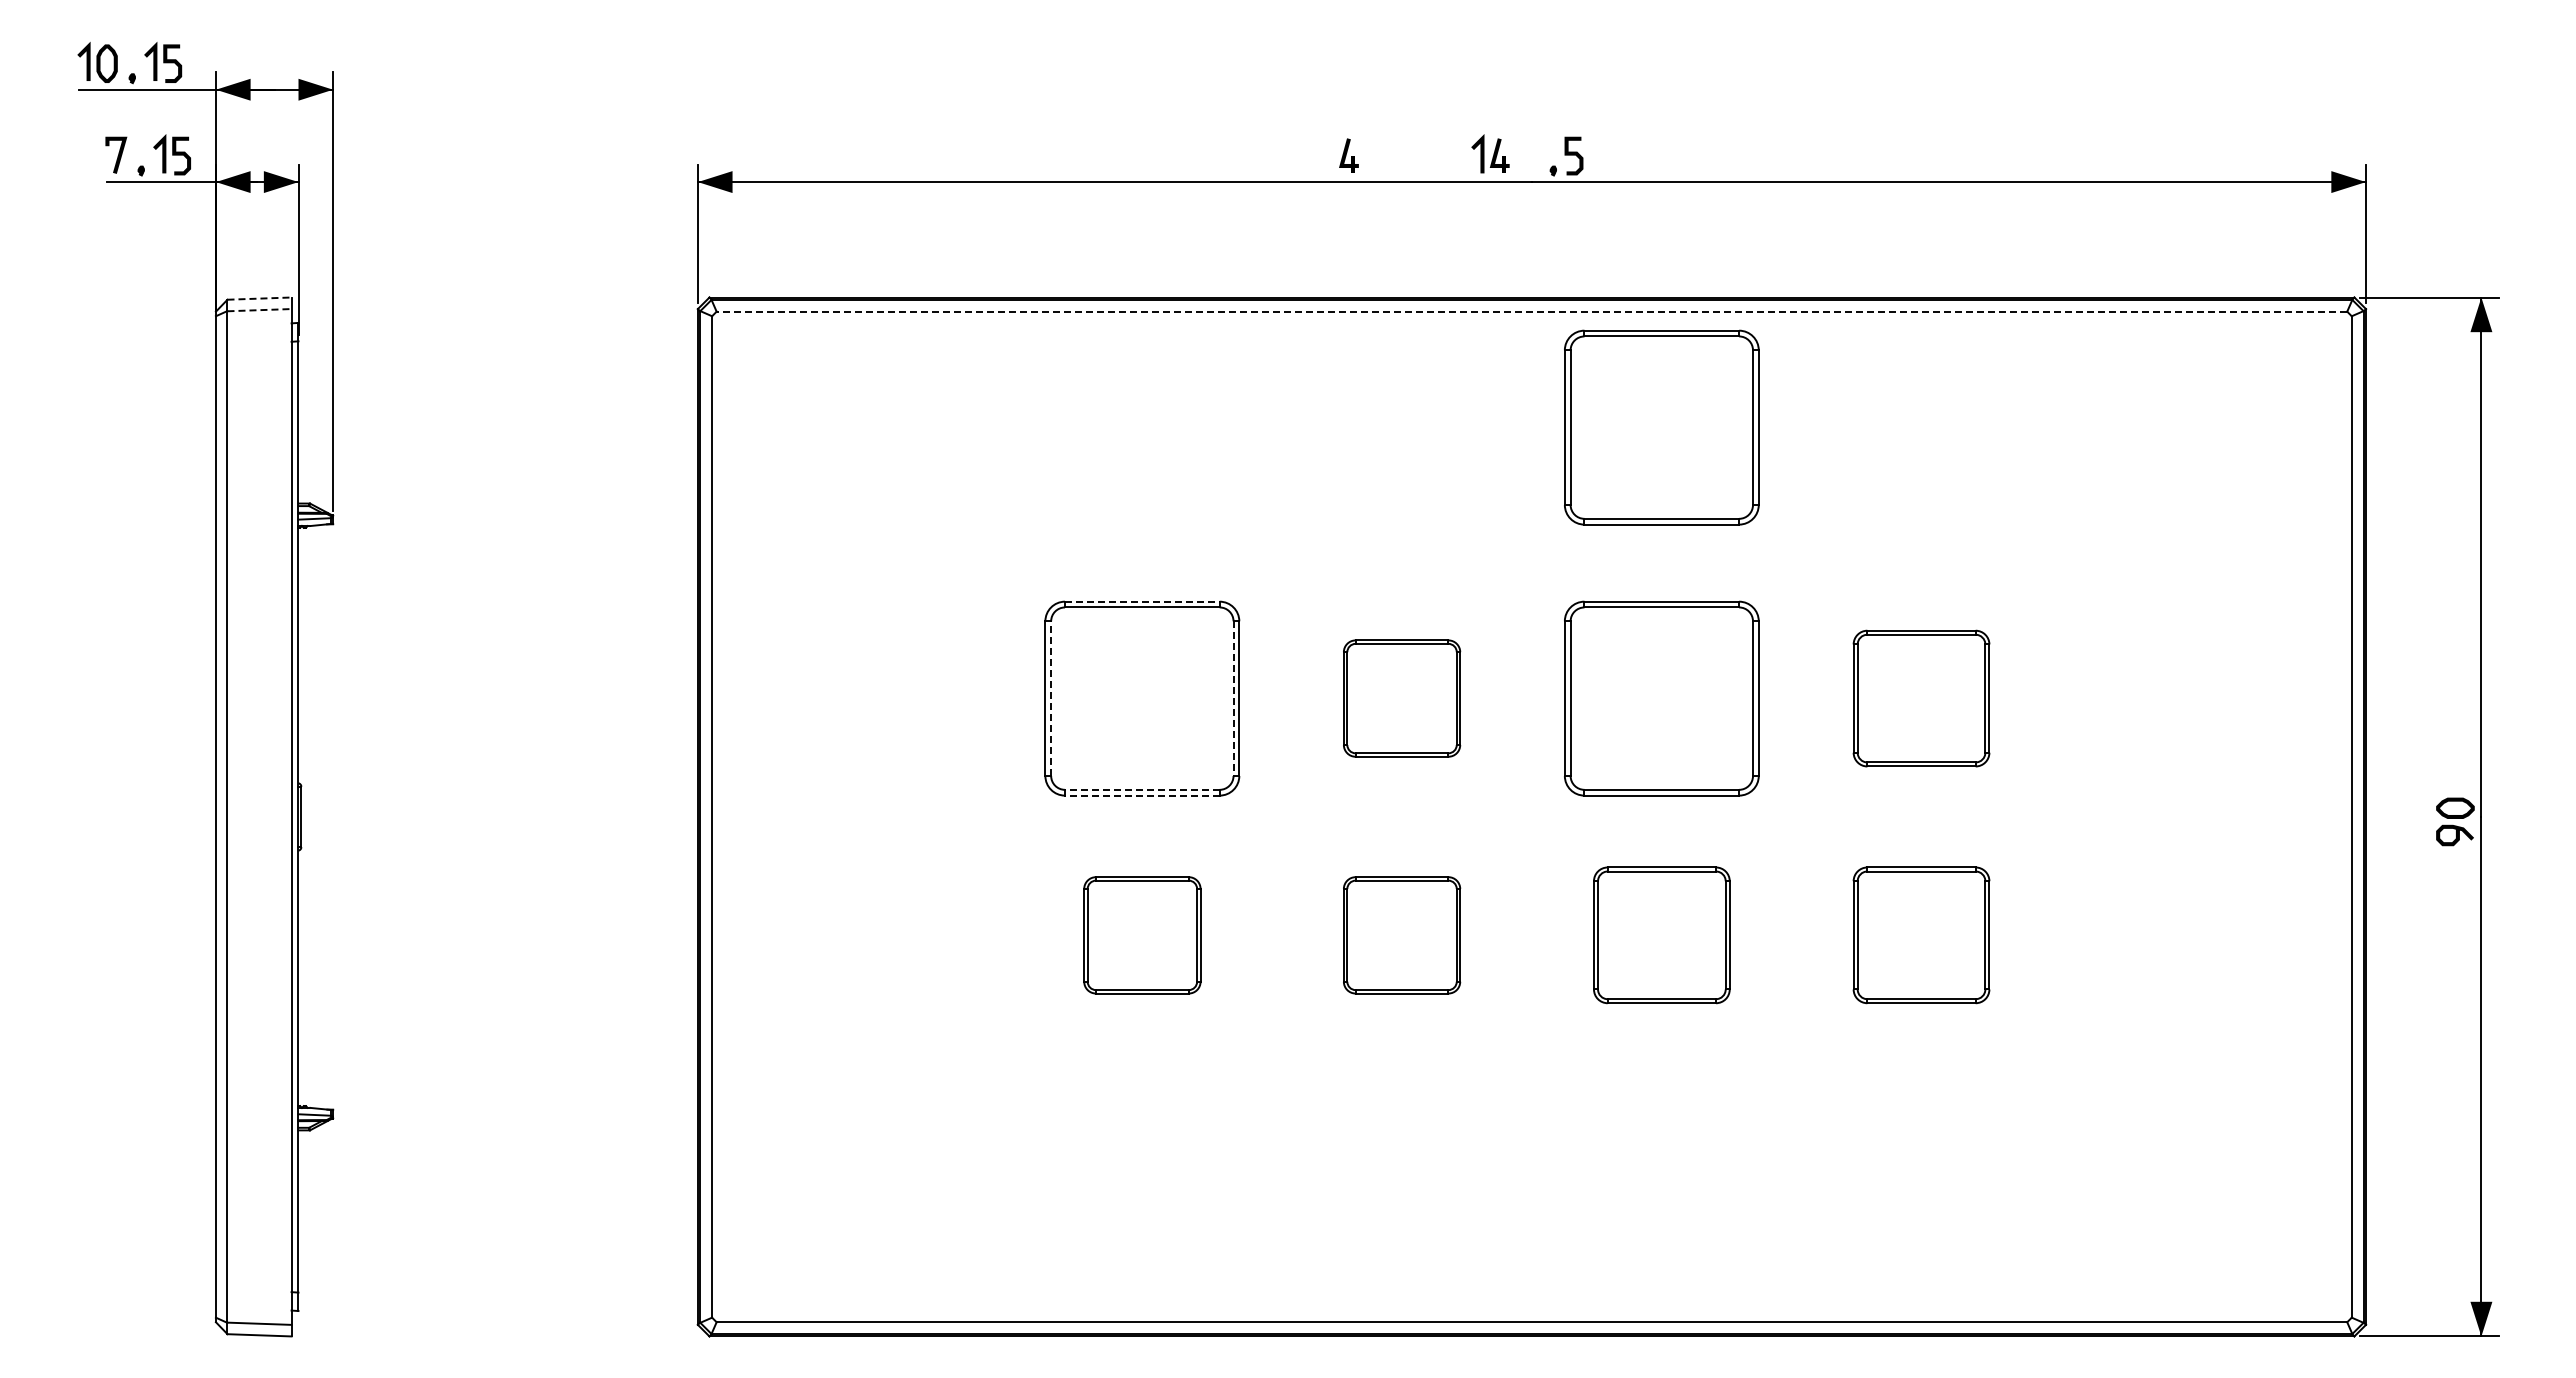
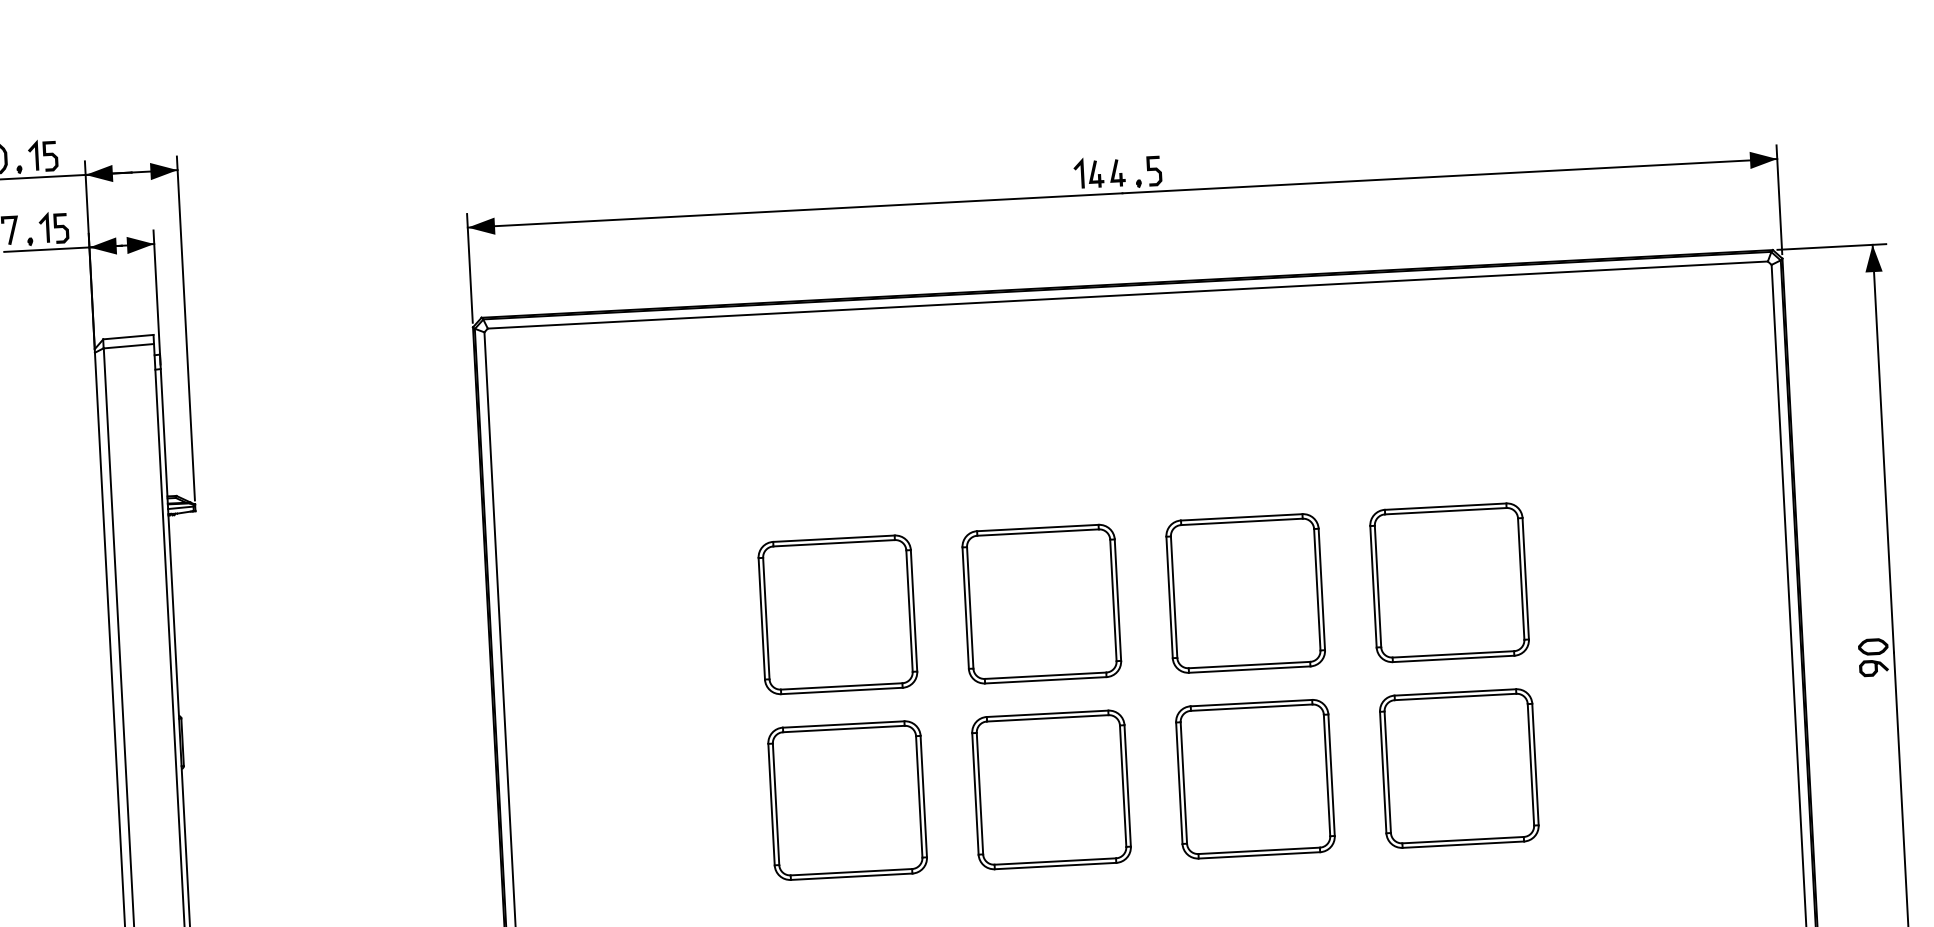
part: (1348, 155) -> (1117, 172), moved
line: (260, 298) -> (129, 337), dashed -> solid
line: (260, 310) -> (129, 346), dashed -> solid
line: (1531, 311) -> (1127, 294), dashed -> solid
part: (1661, 427) -> (1234, 380), removed
line: (1142, 601) -> (834, 538), dashed -> solid
line: (1051, 698) -> (766, 618), dashed -> solid
part: (1401, 698) -> (1041, 604), size x1.67
part: (1921, 698) -> (1449, 582), size x1.43
line: (1233, 699) -> (909, 611), dashed -> solid
line: (1141, 789) -> (841, 686), dashed -> solid
line: (1141, 795) -> (841, 690), dashed -> solid
part: (1142, 935) -> (847, 800), size x1.67
part: (1401, 935) -> (1051, 790), size x1.67
part: (1661, 935) -> (1255, 779), size x1.43
part: (1921, 935) -> (1459, 768), size x1.43

